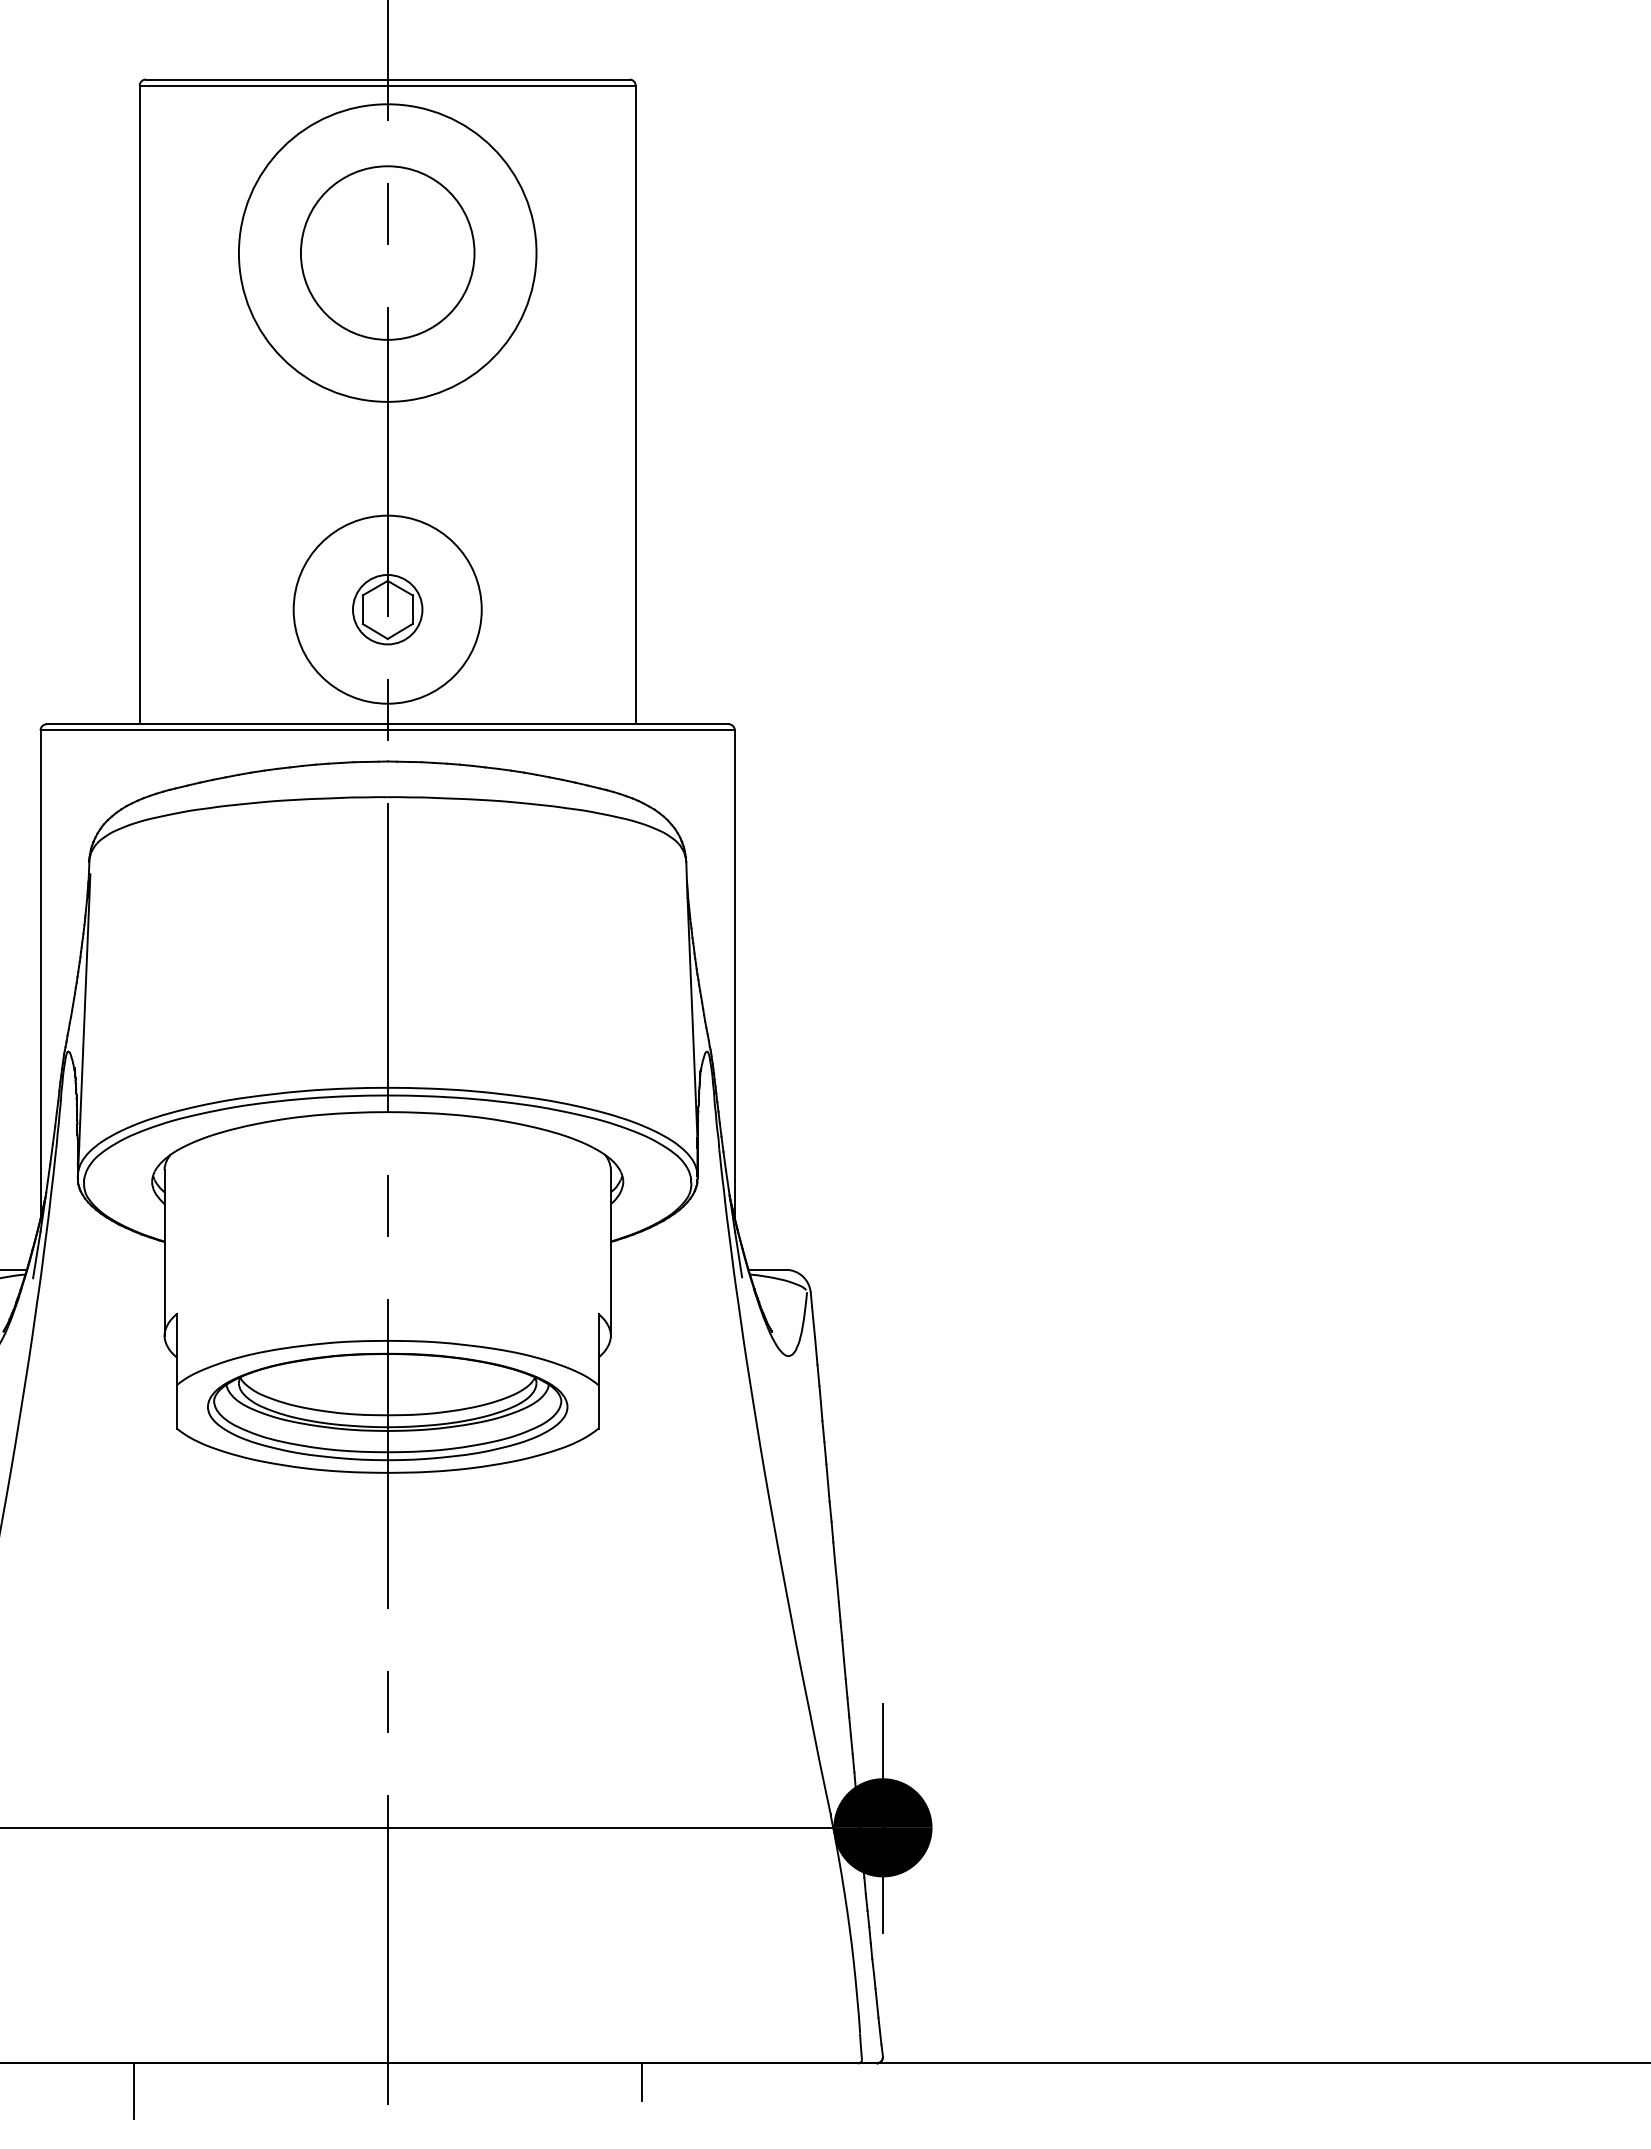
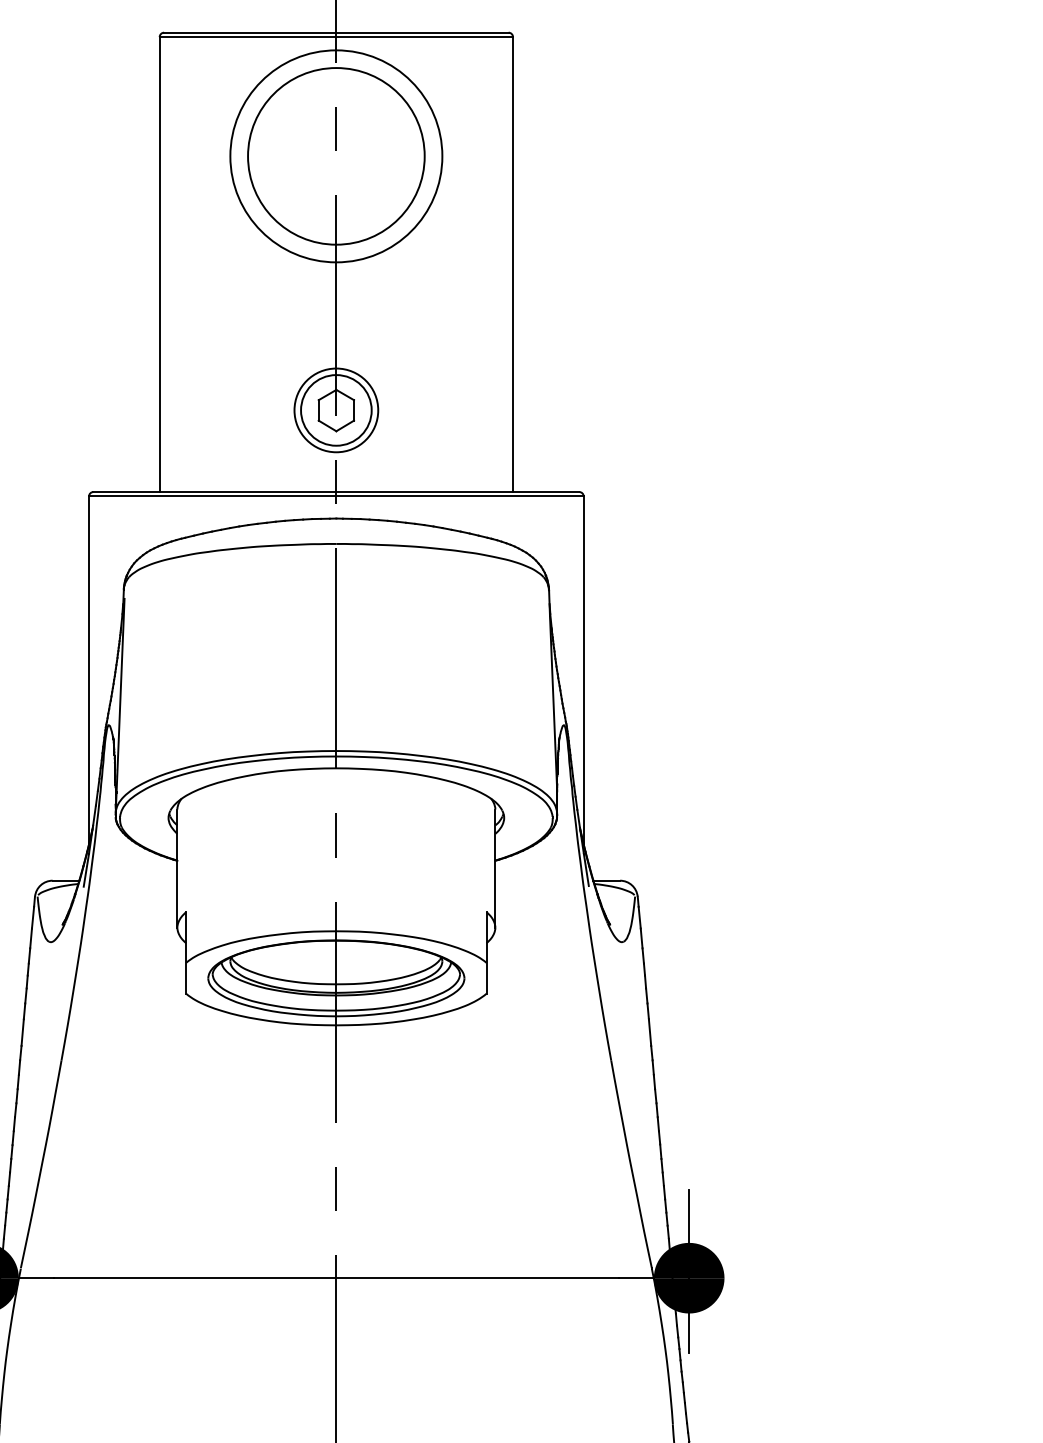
circle: (387, 253) -> (336, 156), size x1.43
circle: (387, 609) -> (336, 410), size x0.62
circle: (387, 609) -> (336, 410), size x1.43

